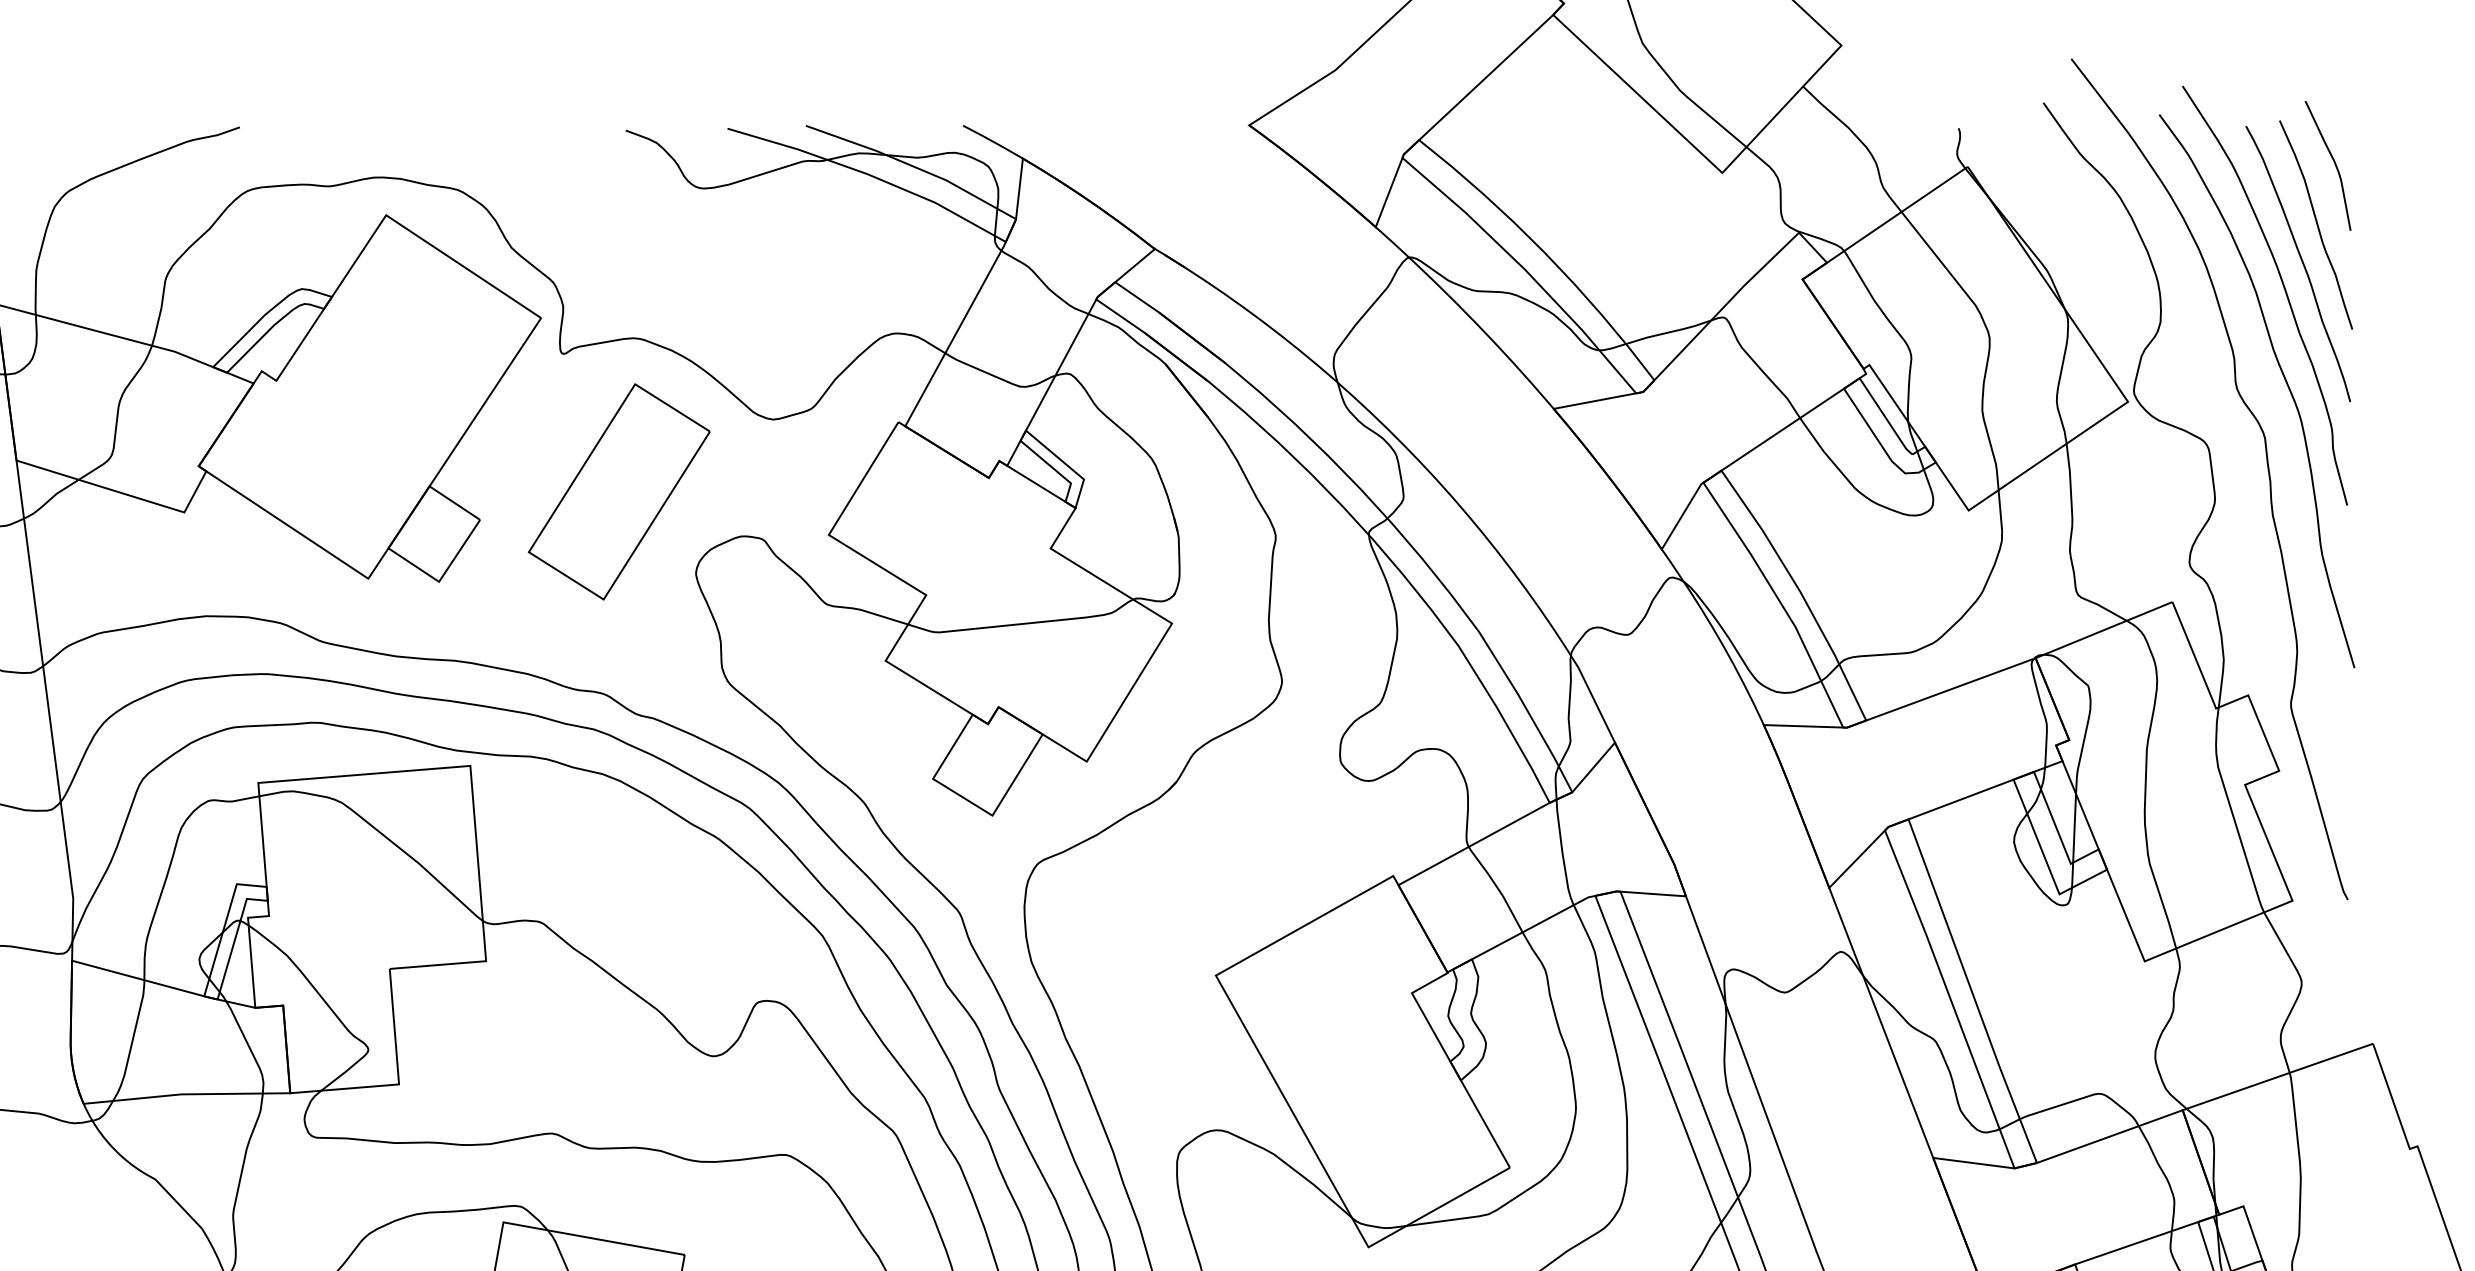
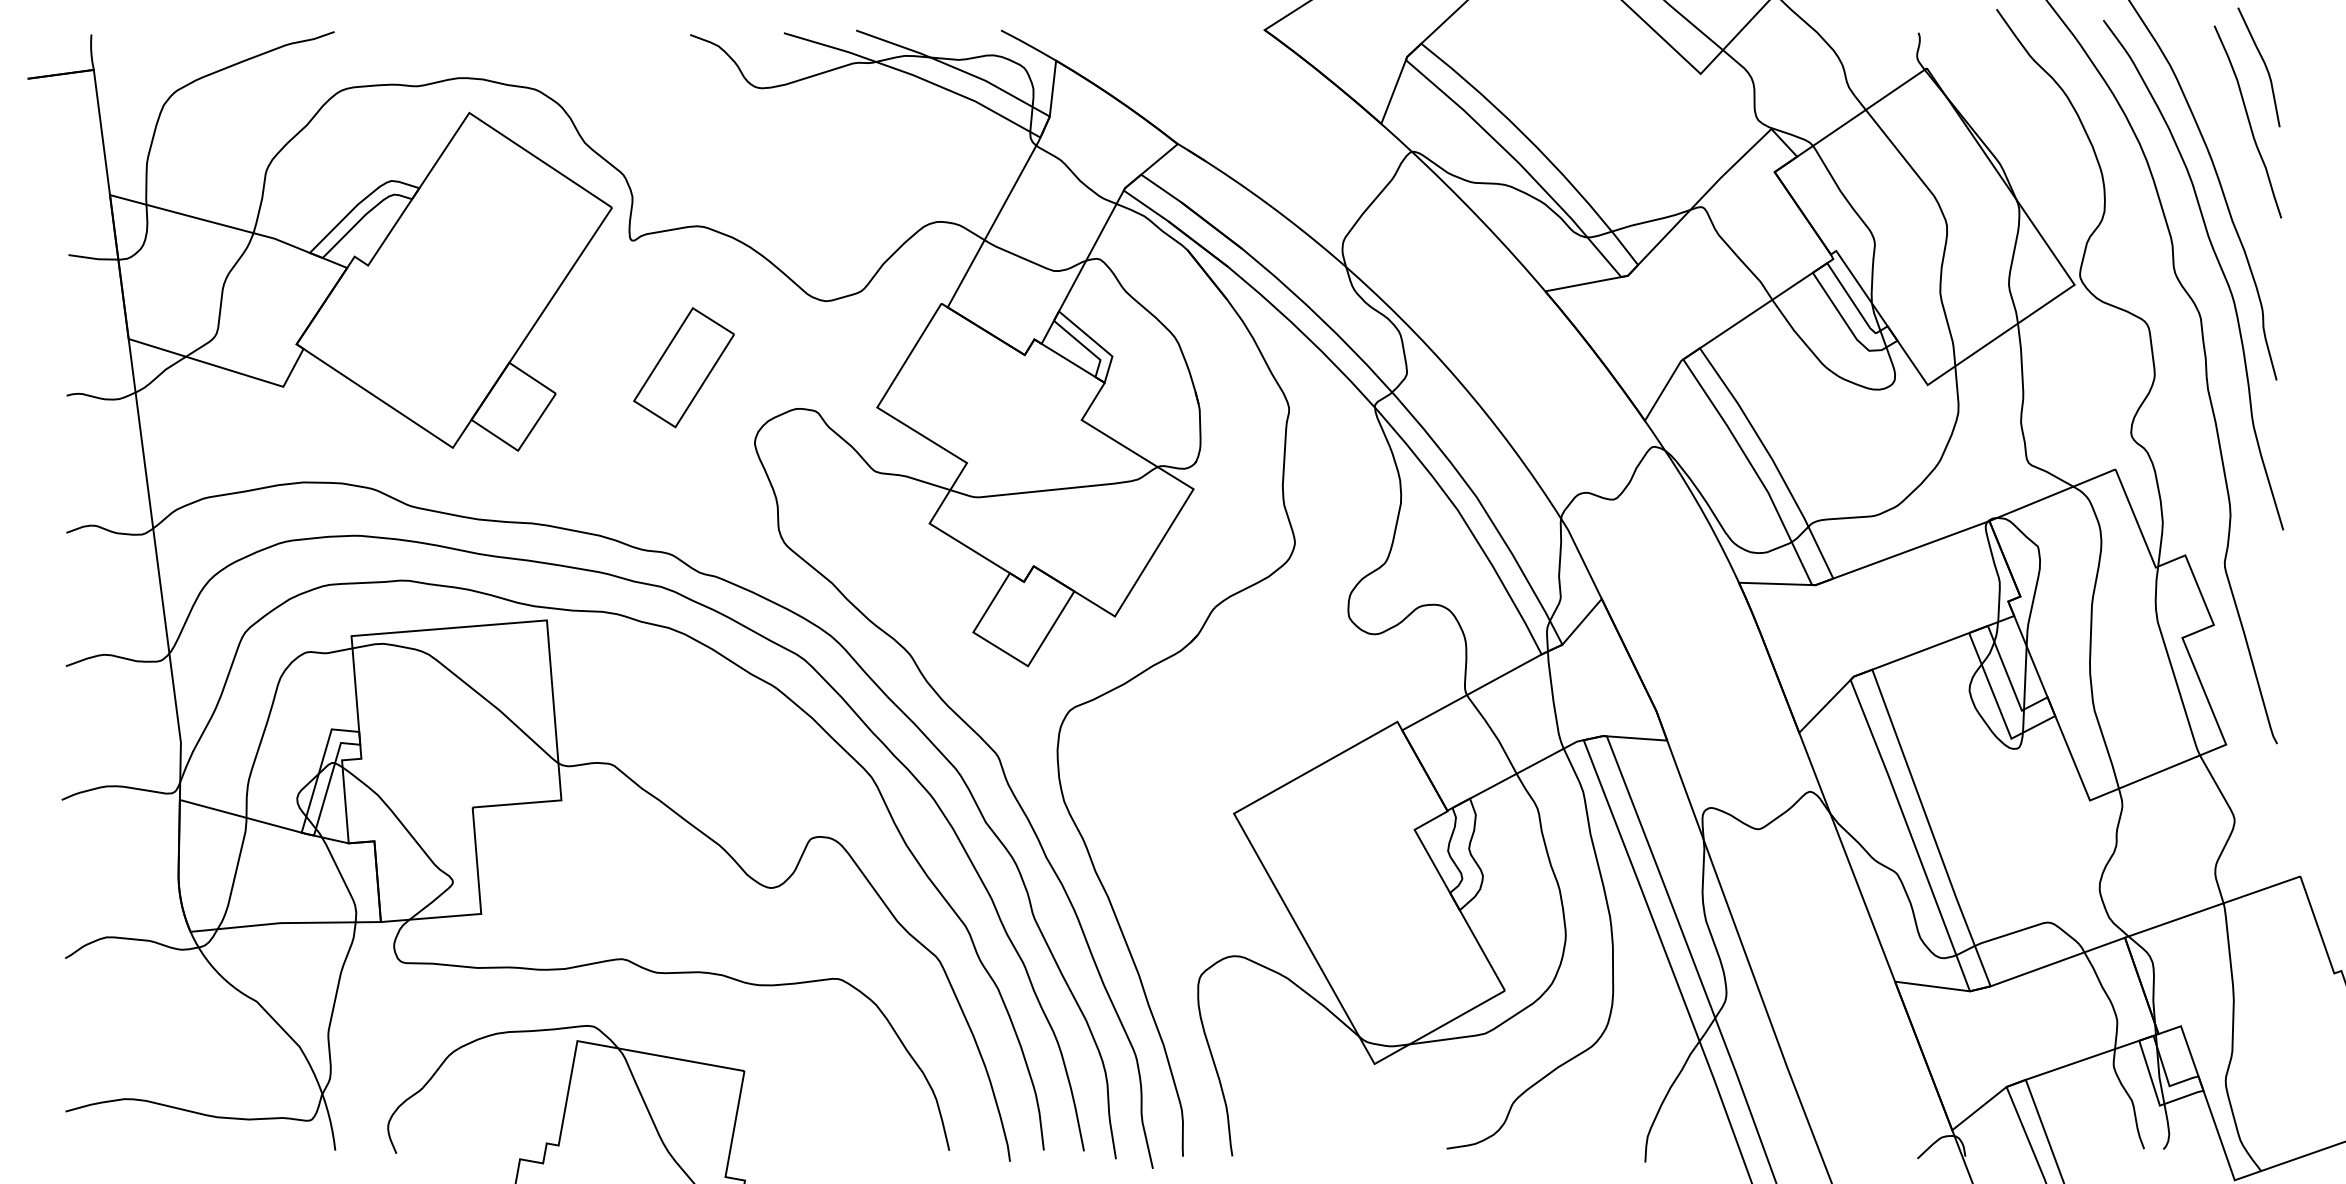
curve: (2301, 262) -> (2234, 156), removed
part: (618, 491) -> (683, 367), size x0.6

